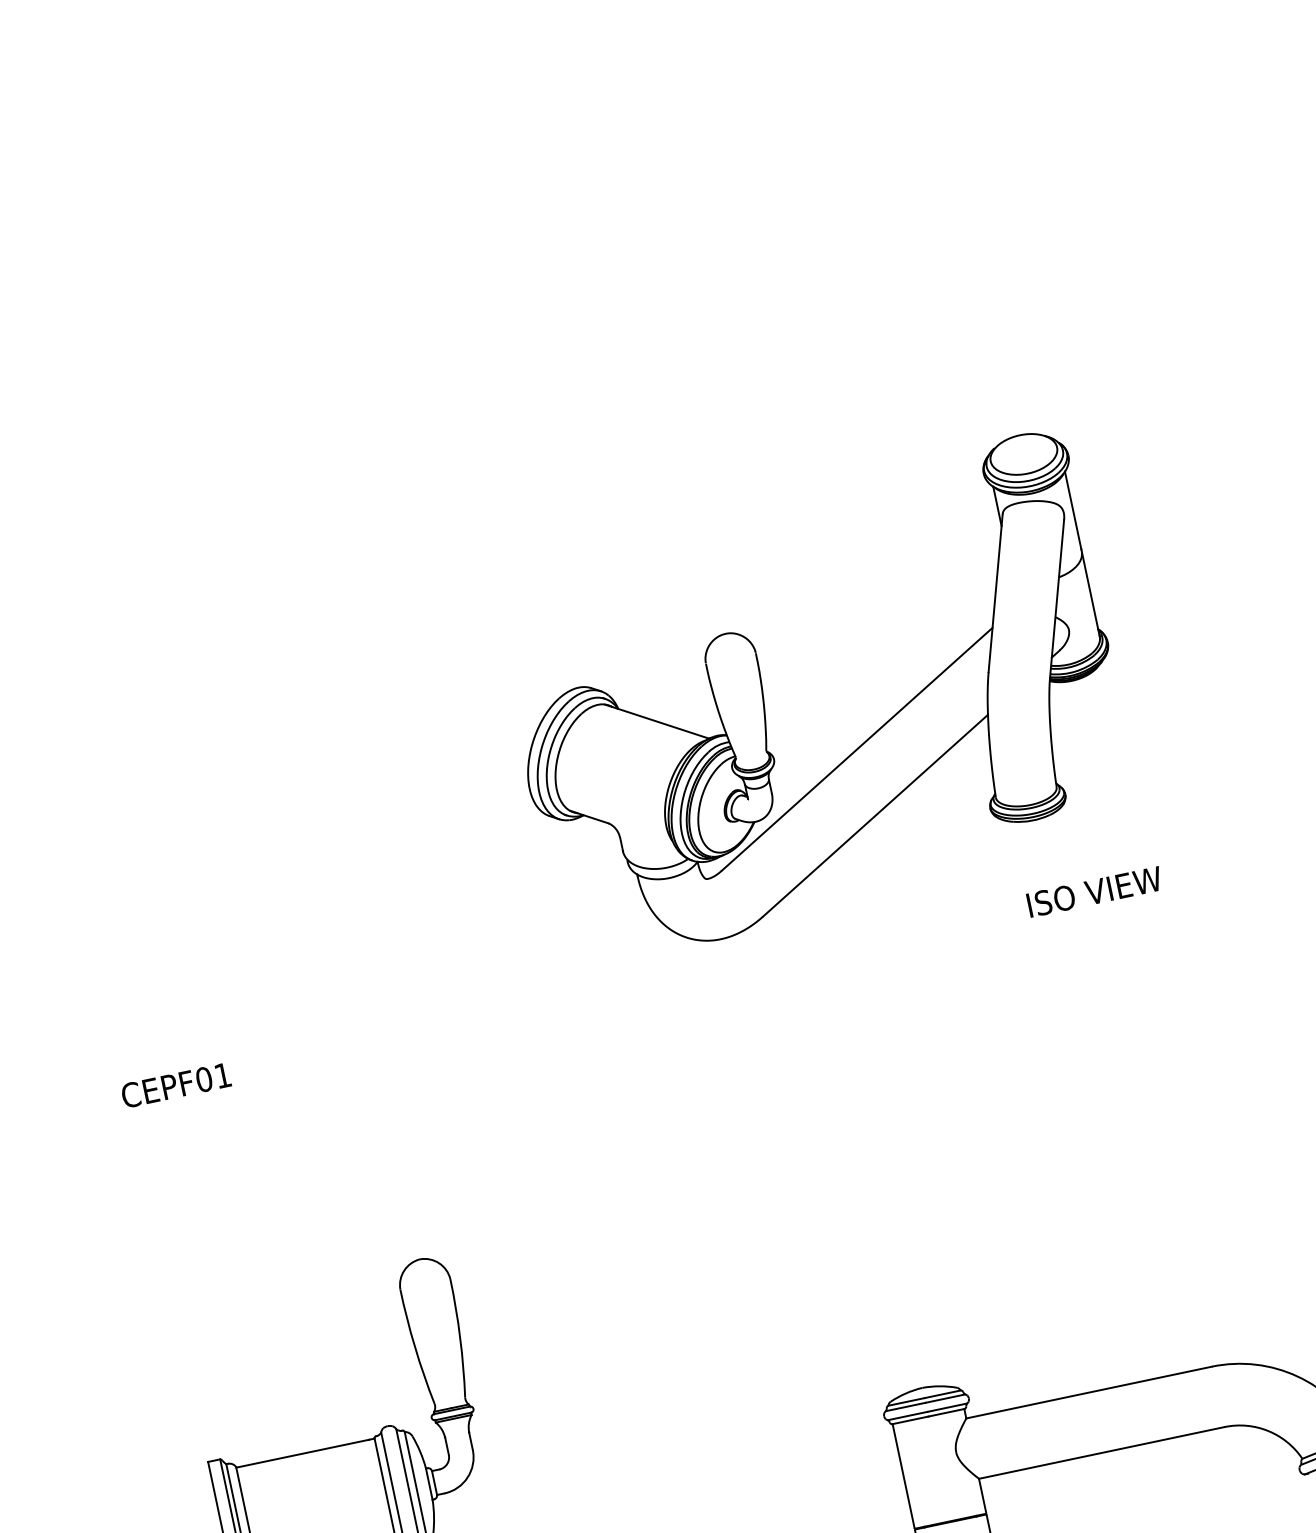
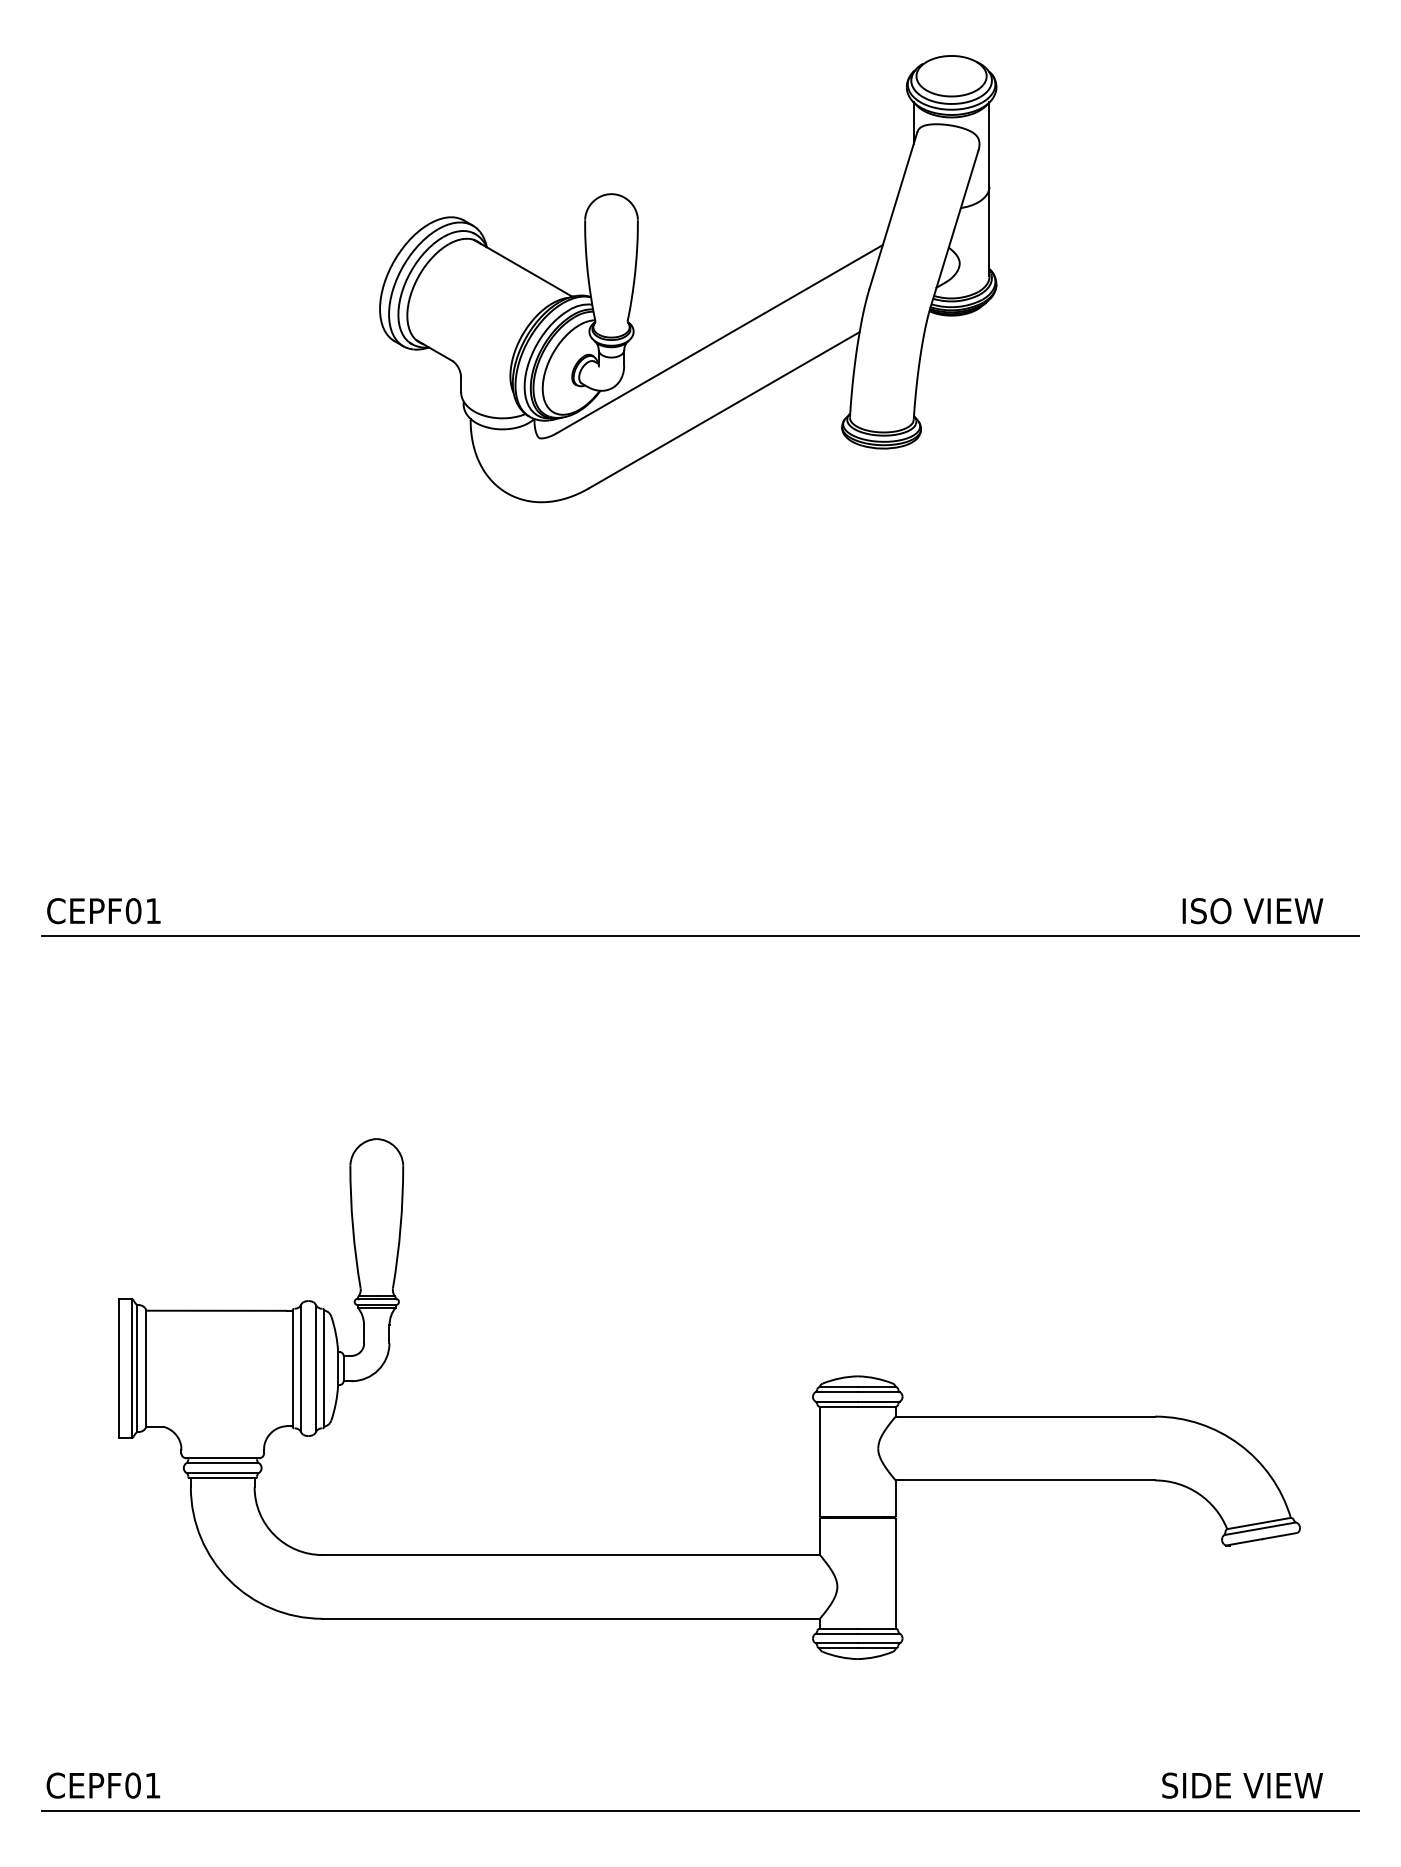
part: (764, 702) -> (636, 272), moved
text: (1094, 892) -> (1252, 911), moved
line: (685, 1003) -> (700, 936), added
text: (175, 1085) -> (103, 911), moved

